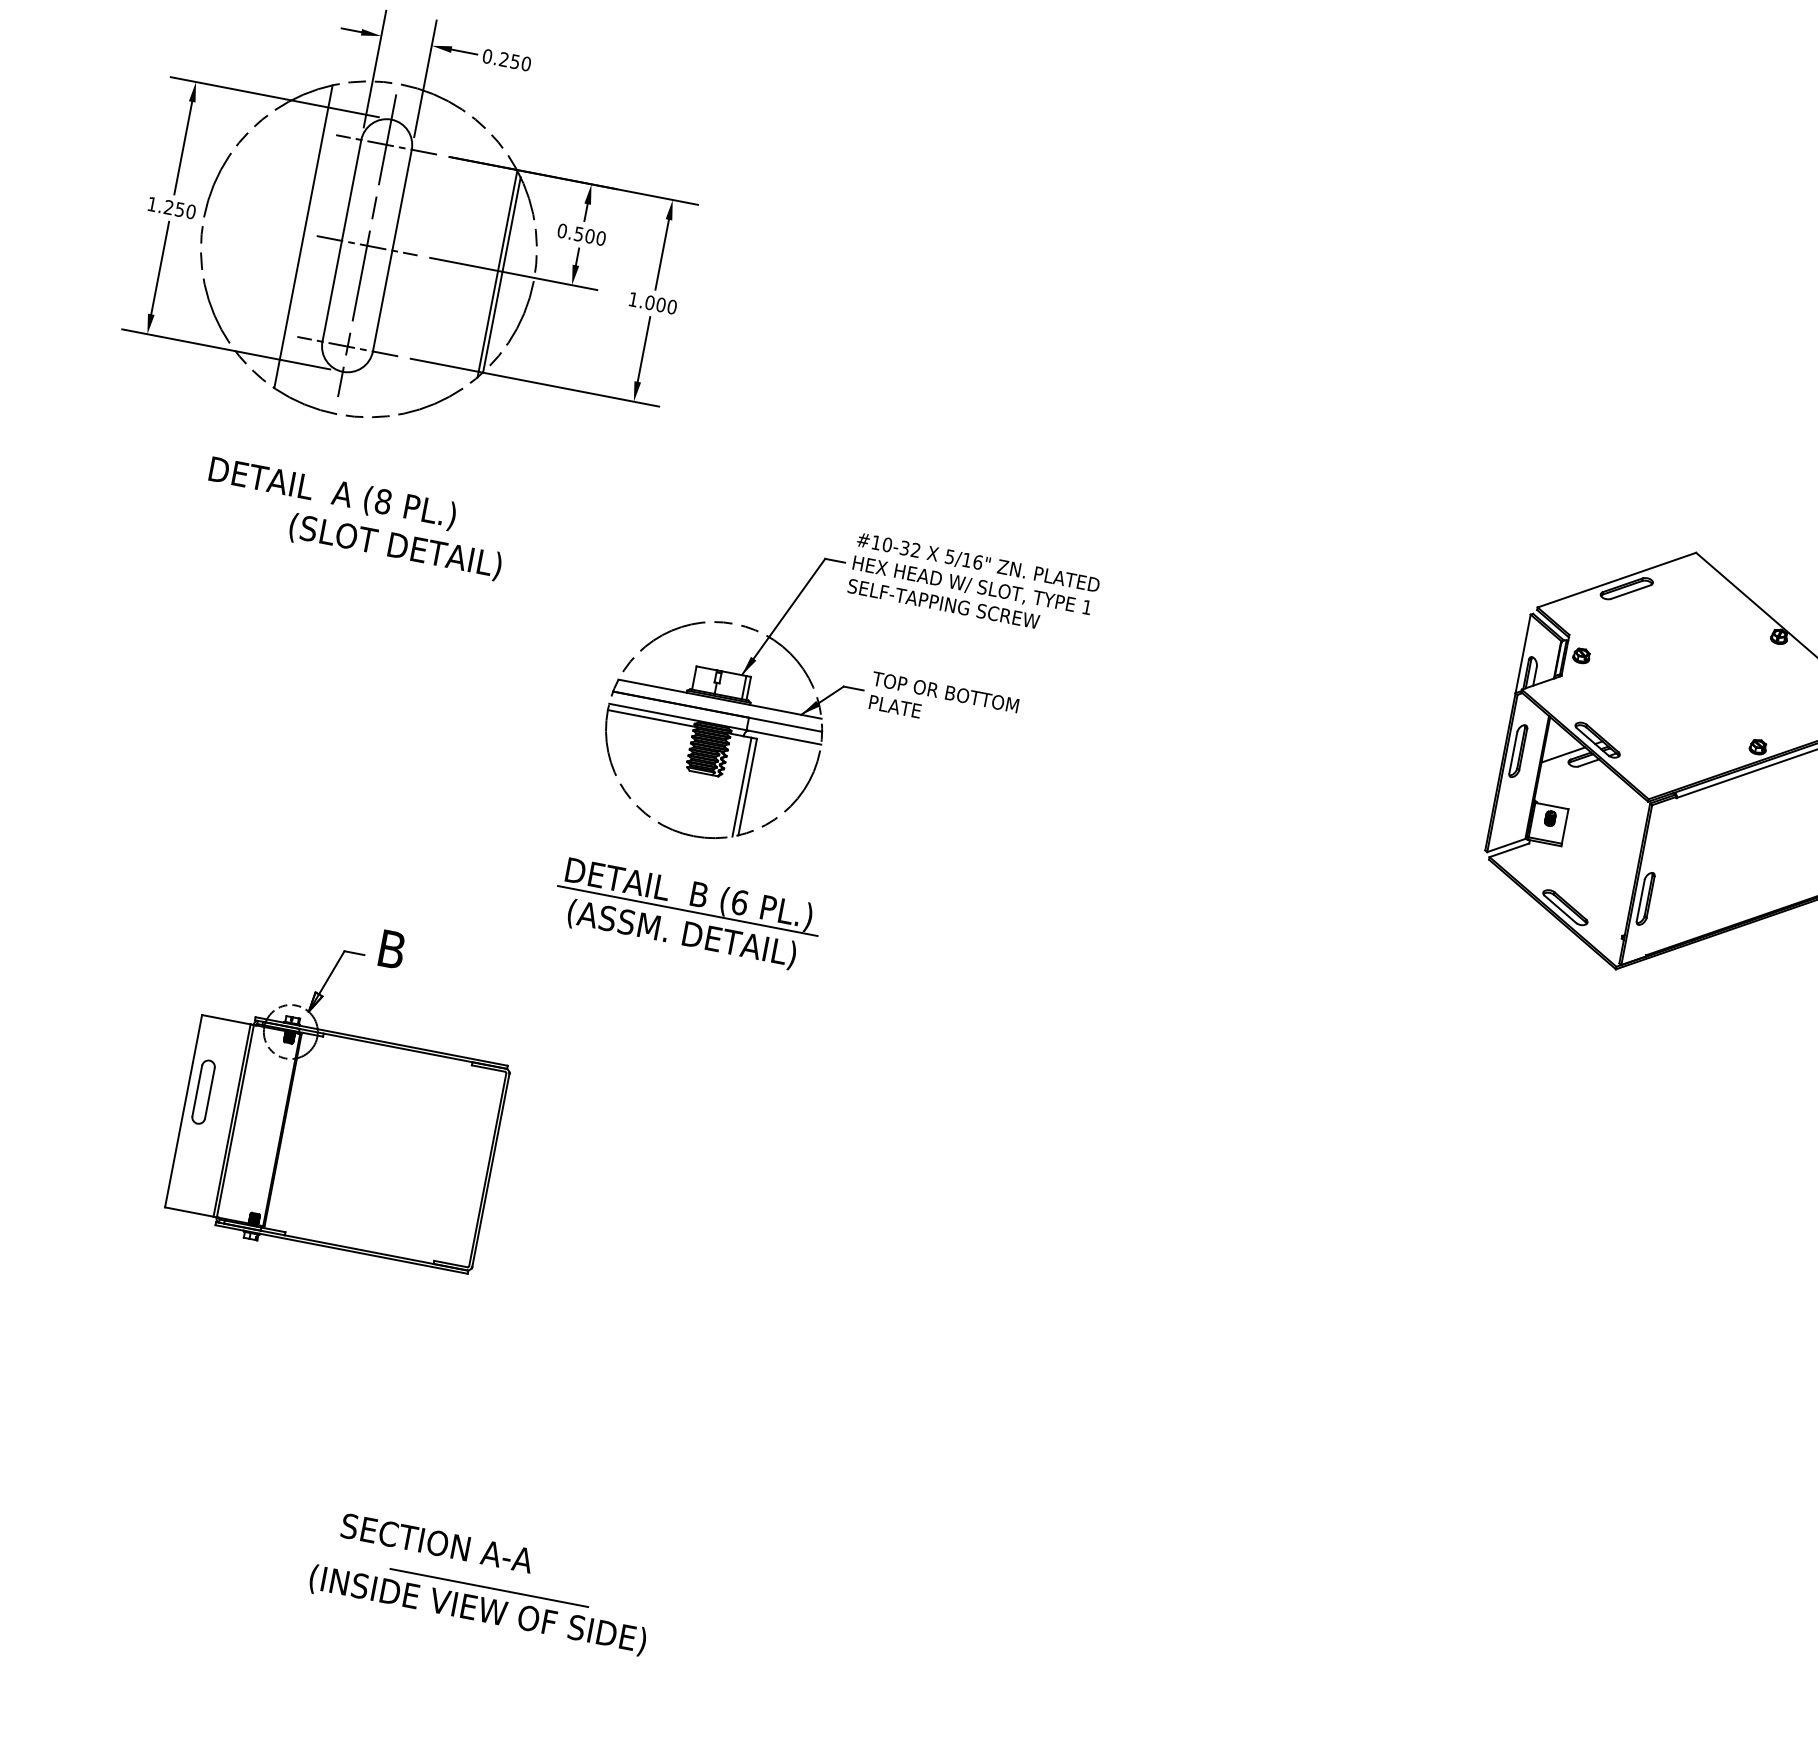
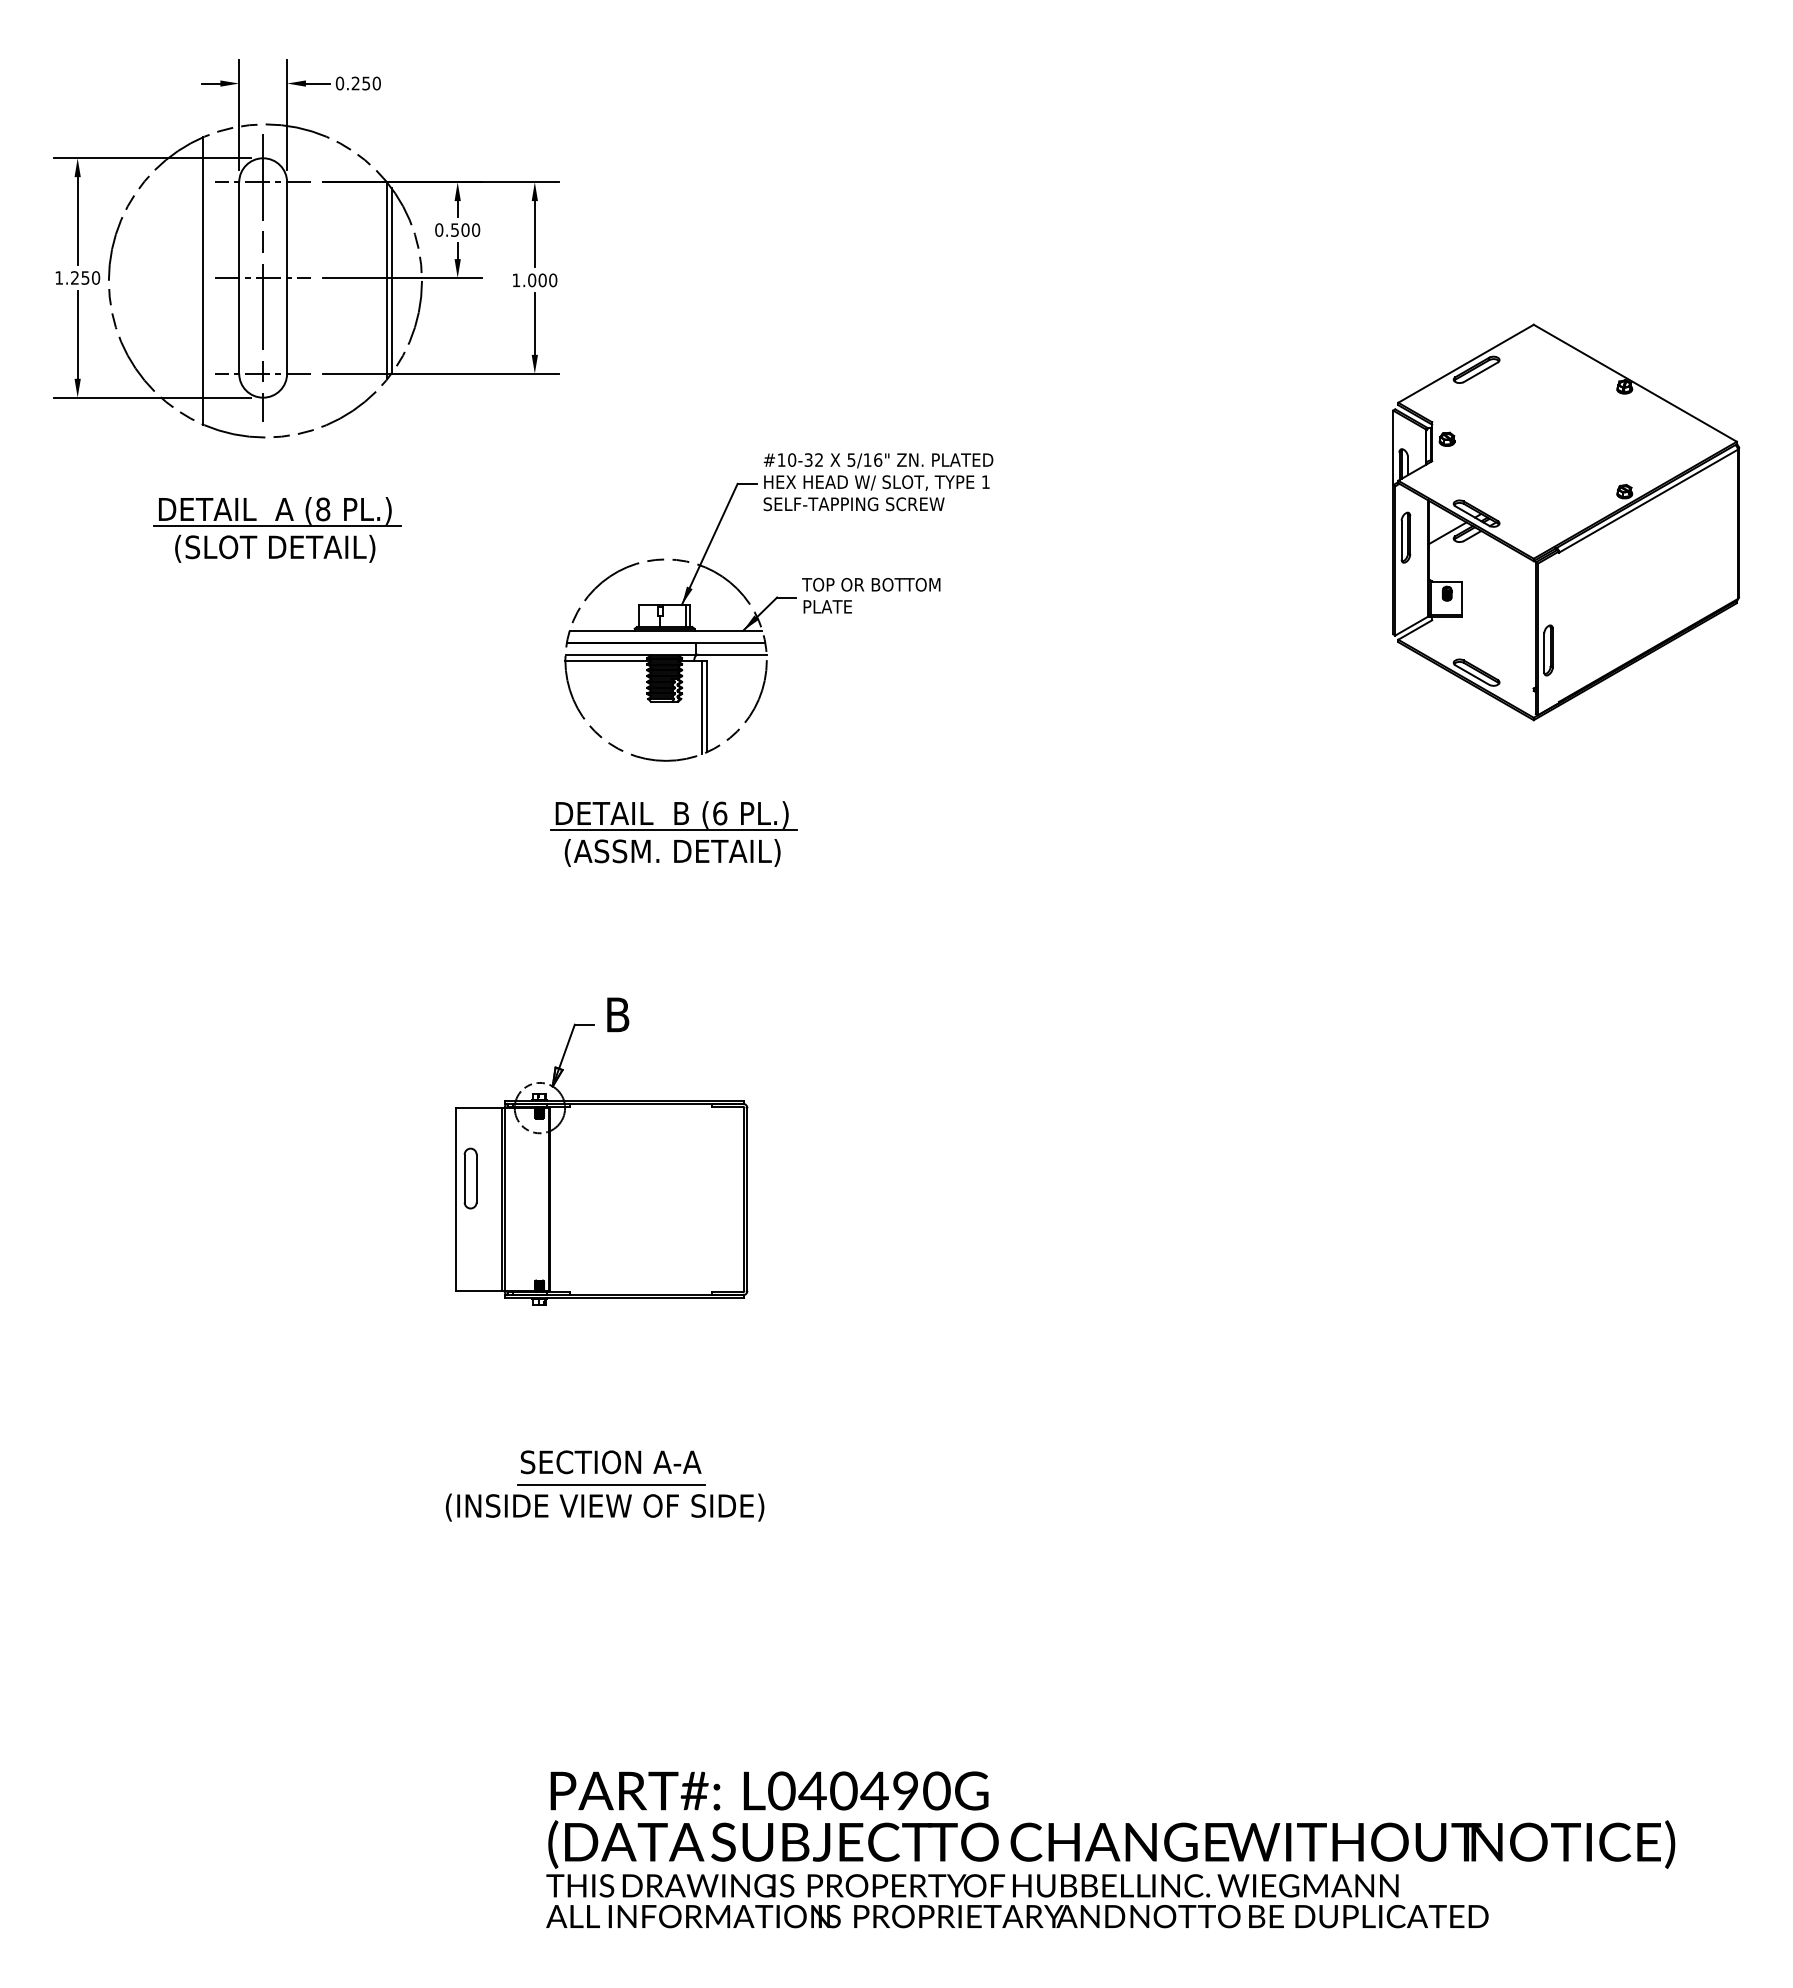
line: (330, 510) -> (276, 526), added
text: (395, 546) -> (275, 548), moved
part: (346, 1090) -> (601, 1151), moved
text: (437, 1543) -> (611, 1462), moved

